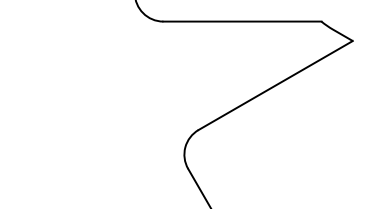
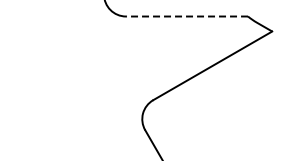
line: (242, 21) -> (187, 16), solid -> dashed

